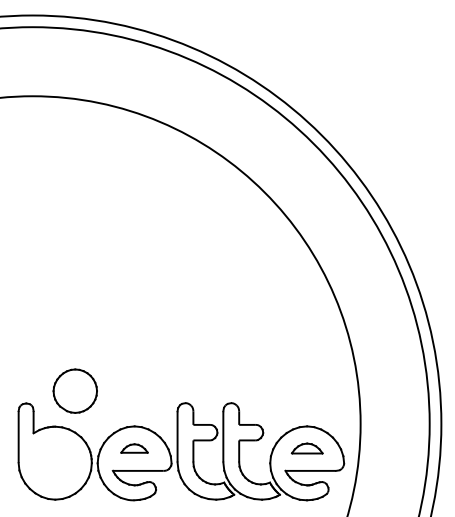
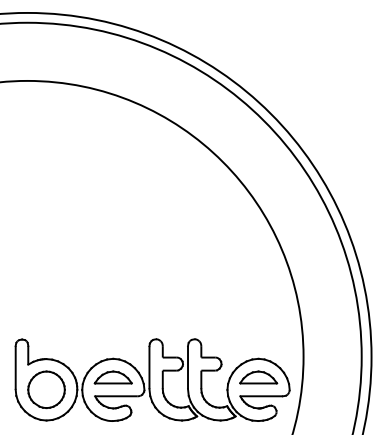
part: (74, 390) -> (45, 389), moved
part: (134, 448) -> (113, 377), size x1.67
part: (307, 448) -> (258, 377), size x1.43

